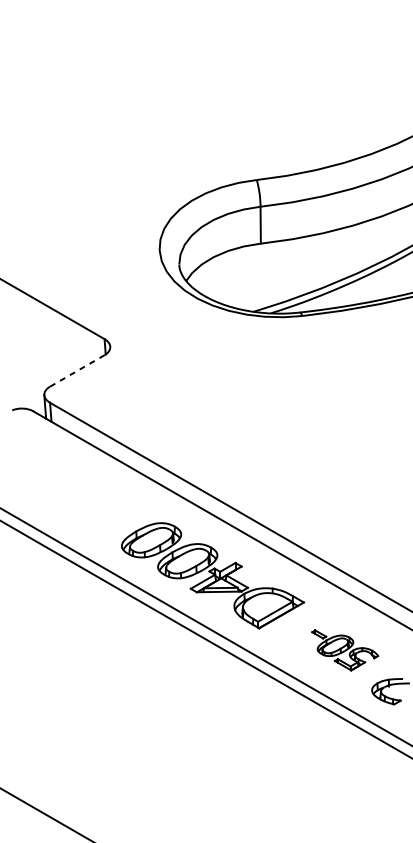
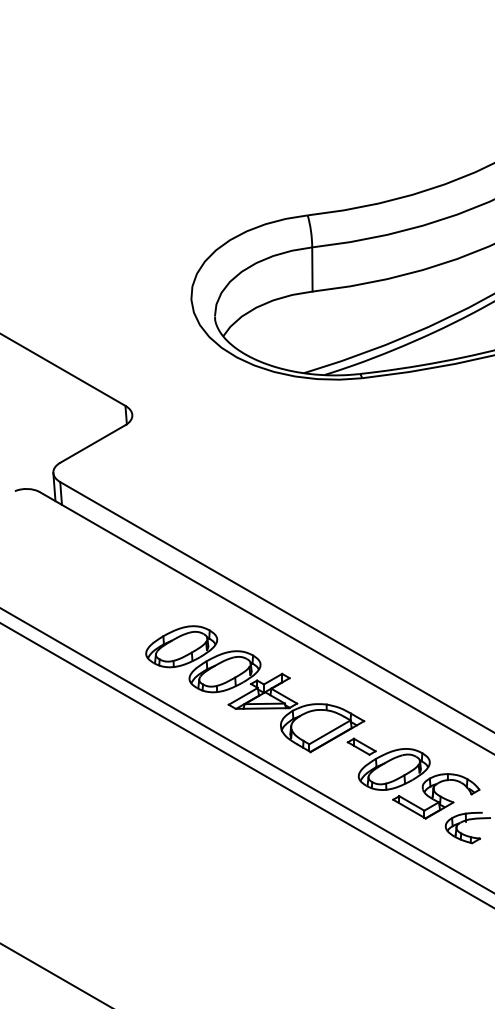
line: (77, 370) -> (92, 443), dashed -> solid
part: (345, 650) -> (413, 778), size x1.67

